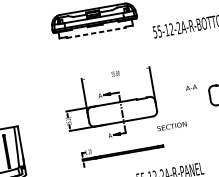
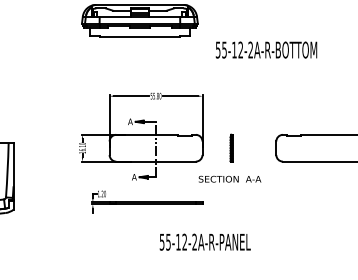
line: (96, 32) -> (140, 37), dashed -> solid
line: (133, 70) -> (180, 96), added
line: (97, 77) -> (131, 96), added
text: (191, 87) -> (253, 179), moved
line: (177, 101) -> (231, 147), added

